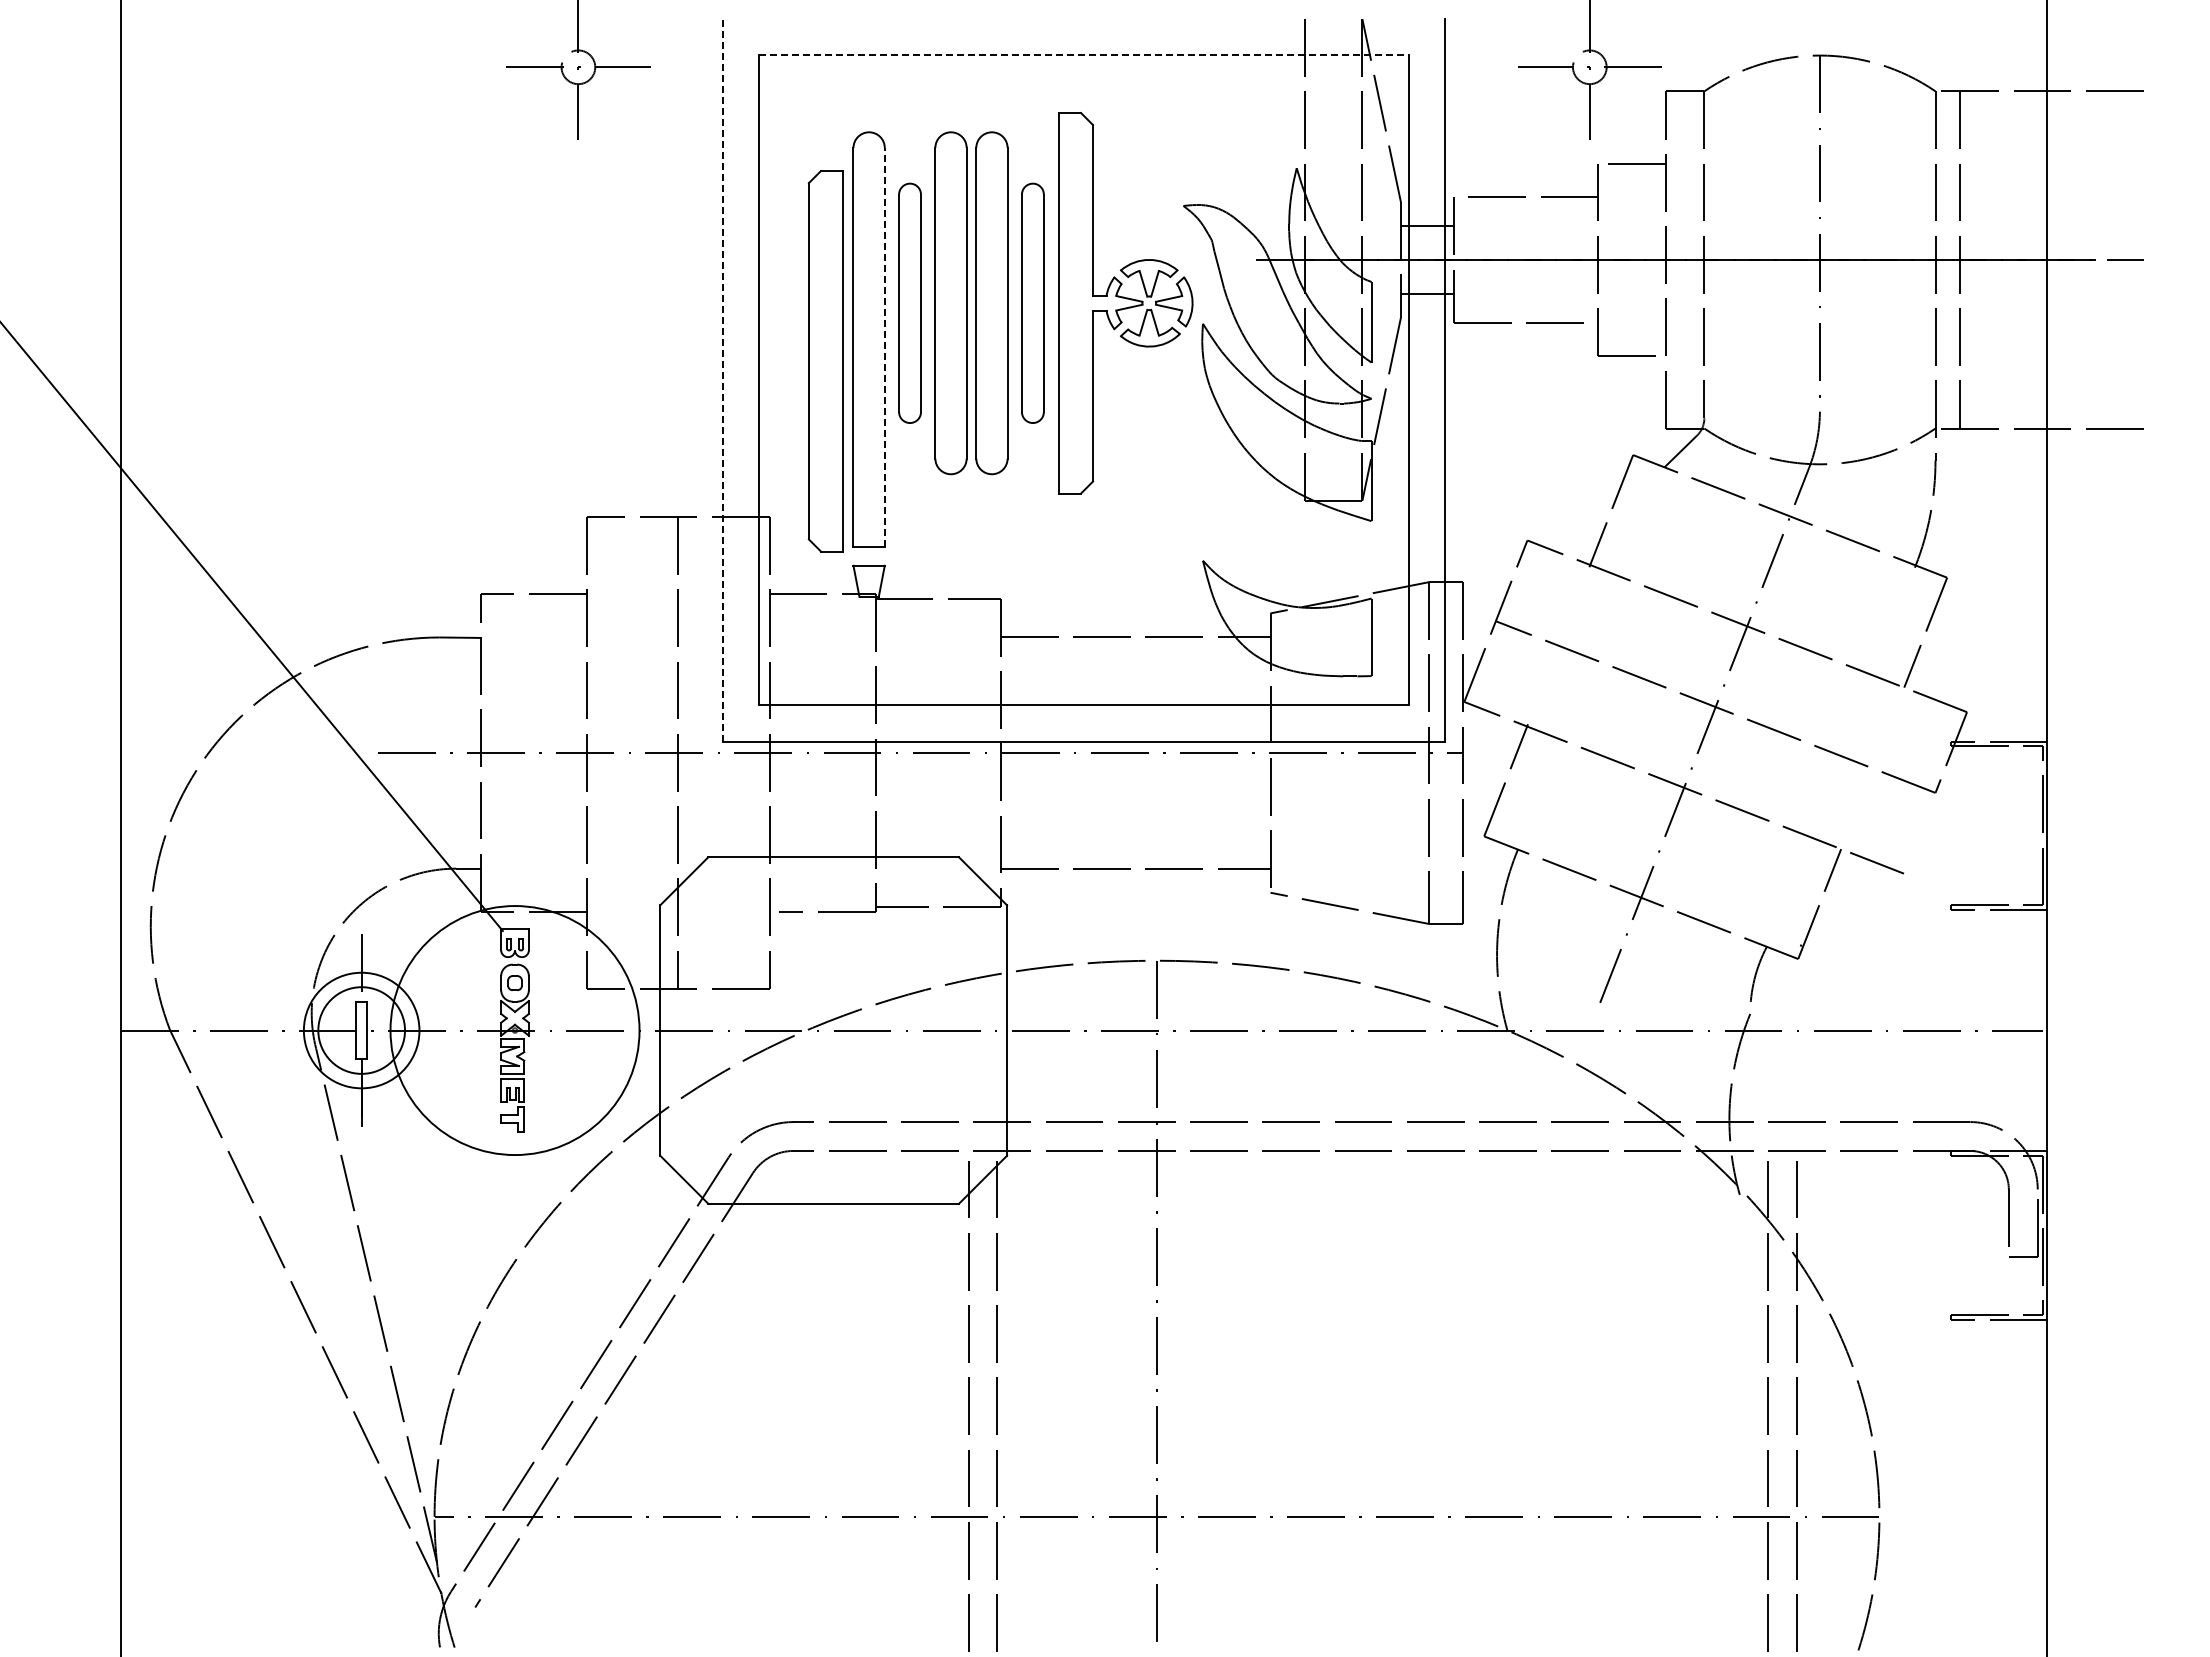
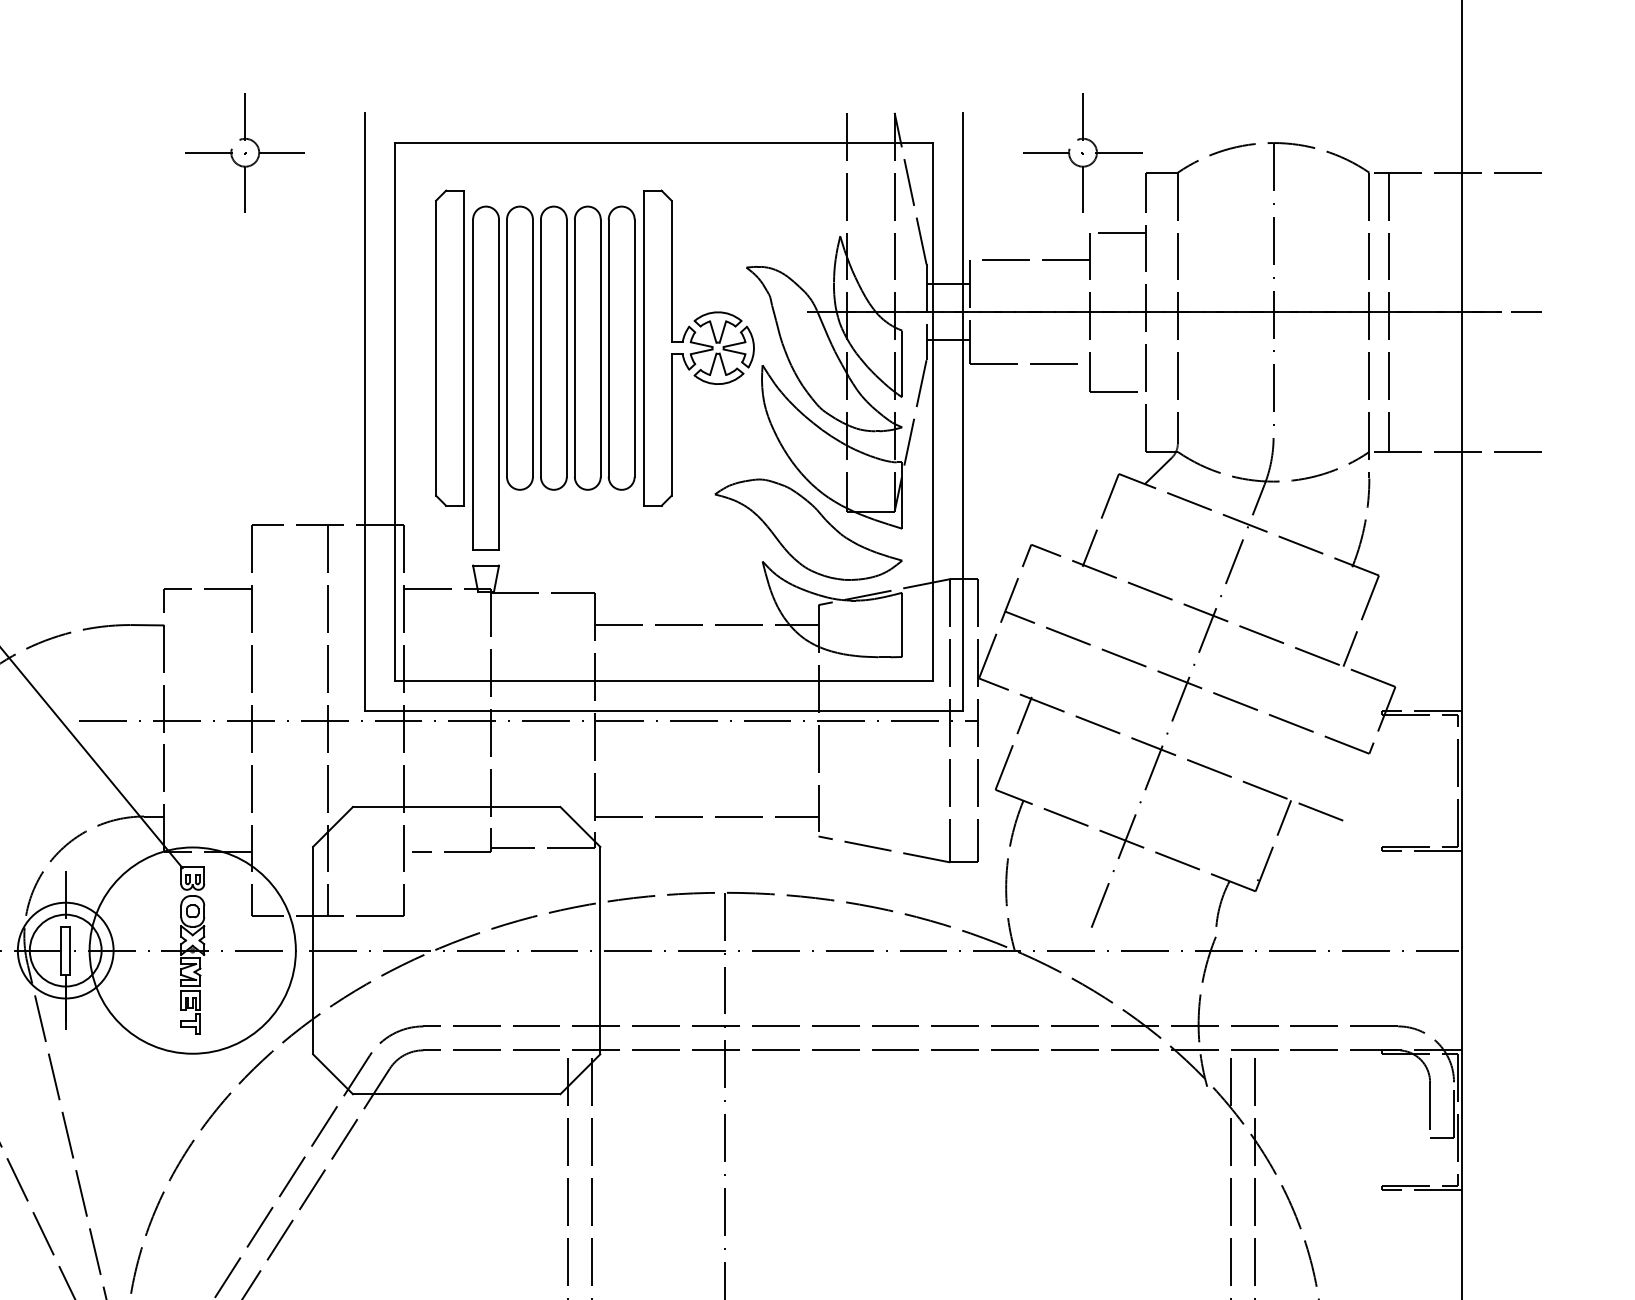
line: (1084, 55) -> (664, 142), dashed -> solid
part: (909, 303) -> (519, 348), size x1.43
part: (1032, 303) -> (621, 348), size x1.43
line: (884, 346) -> (498, 384), dashed -> solid
part: (825, 361) -> (449, 348), moved
line: (722, 379) -> (364, 411), dashed -> solid
part: (1258, 521) -> (808, 528), added

